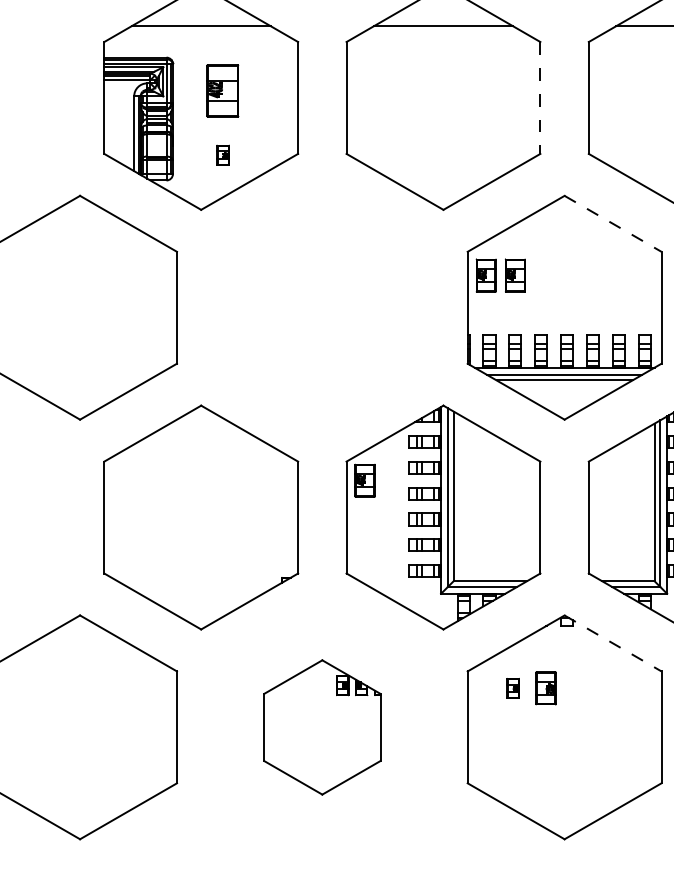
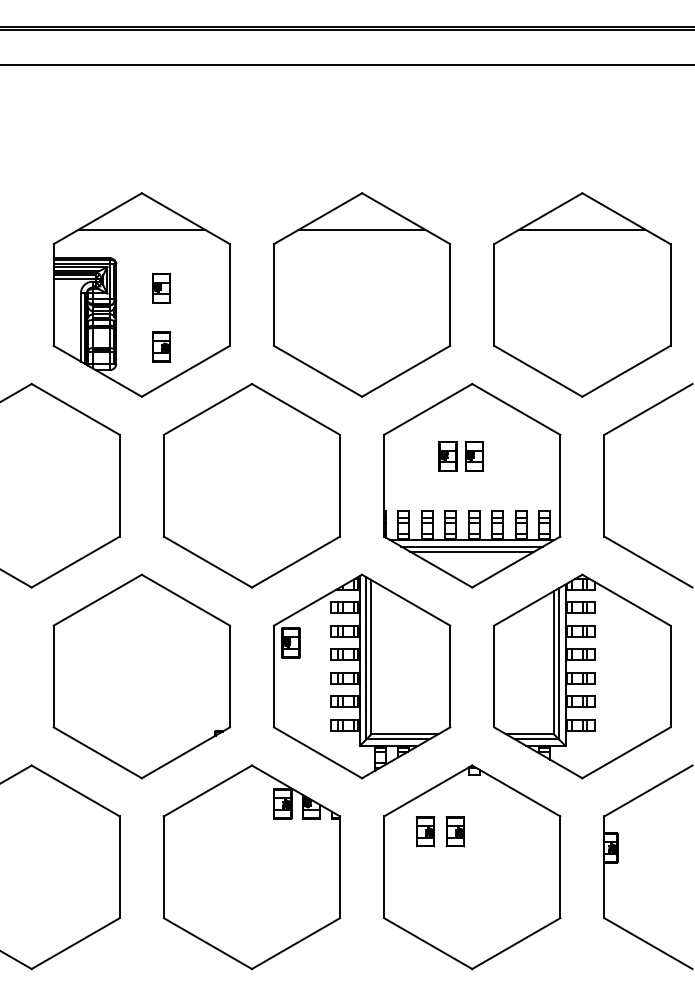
part: (222, 89) -> (161, 287), size x0.62
line: (540, 98) -> (450, 295), dashed -> solid
part: (222, 154) -> (161, 346), size x1.67
line: (613, 223) -> (516, 409), dashed -> solid
part: (501, 275) -> (461, 456), moved
part: (321, 307) -> (251, 485), added
line: (613, 642) -> (516, 790), dashed -> solid
part: (513, 688) -> (425, 831), size x1.67
part: (321, 727) -> (251, 867), size x1.67

